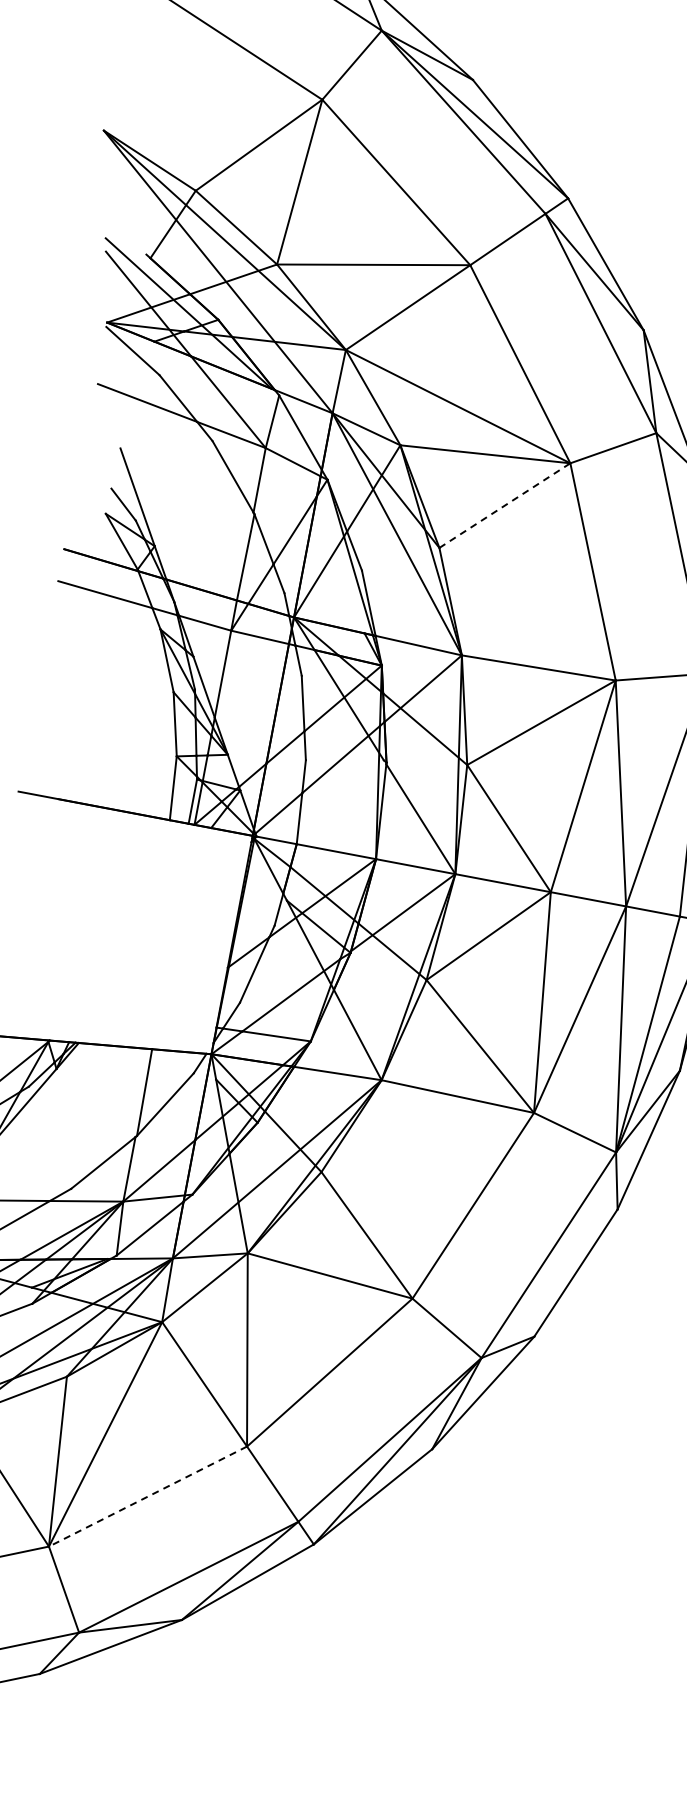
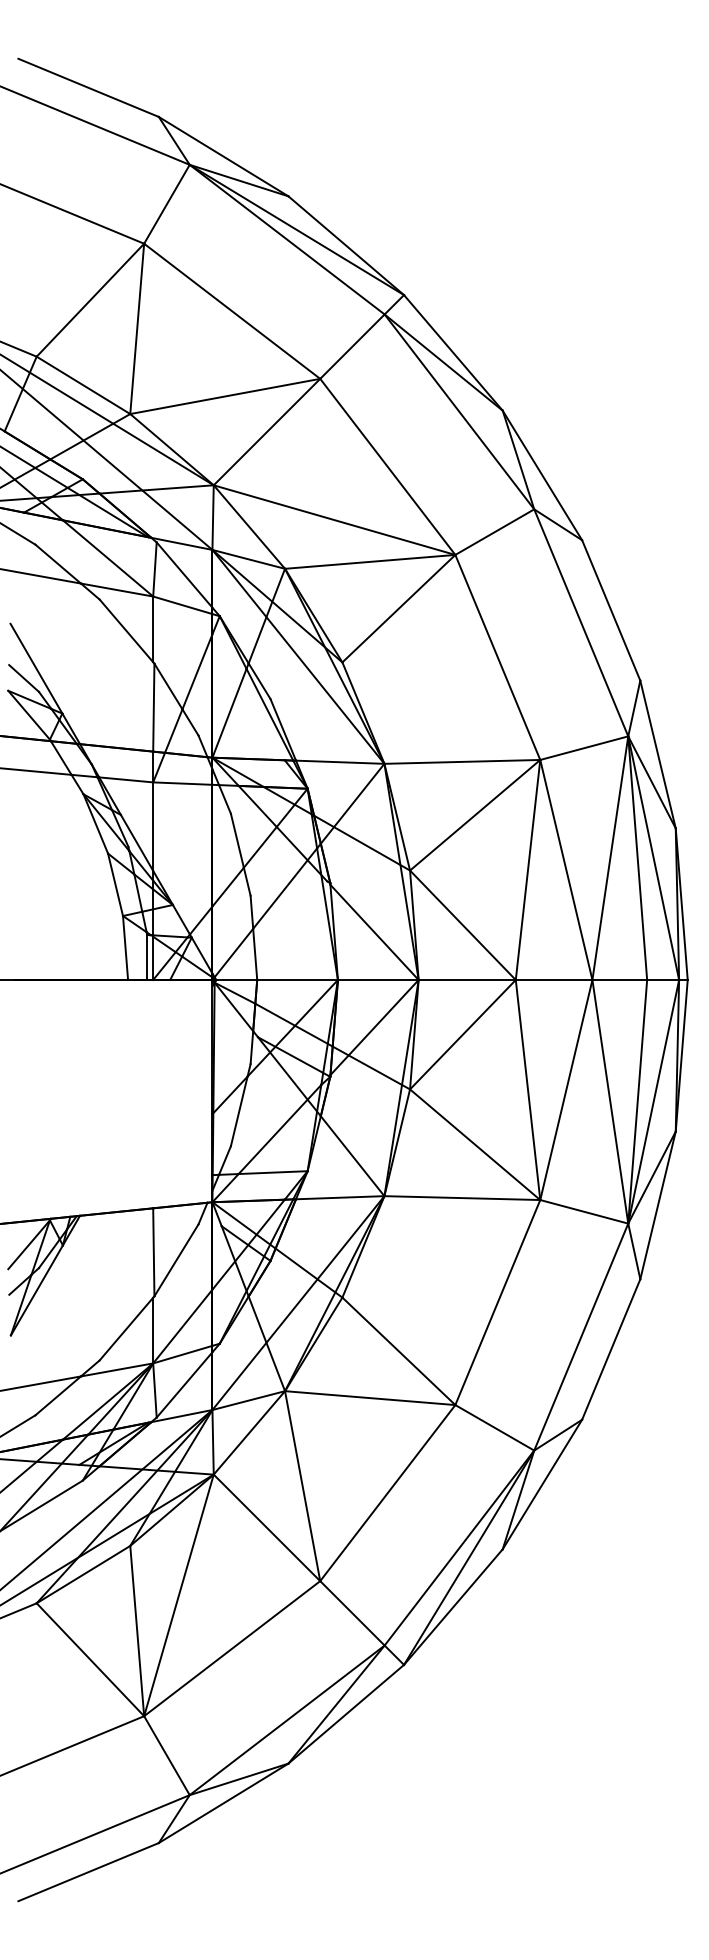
line: (504, 505) -> (398, 608), dashed -> solid
line: (148, 1496) -> (232, 1648), dashed -> solid

